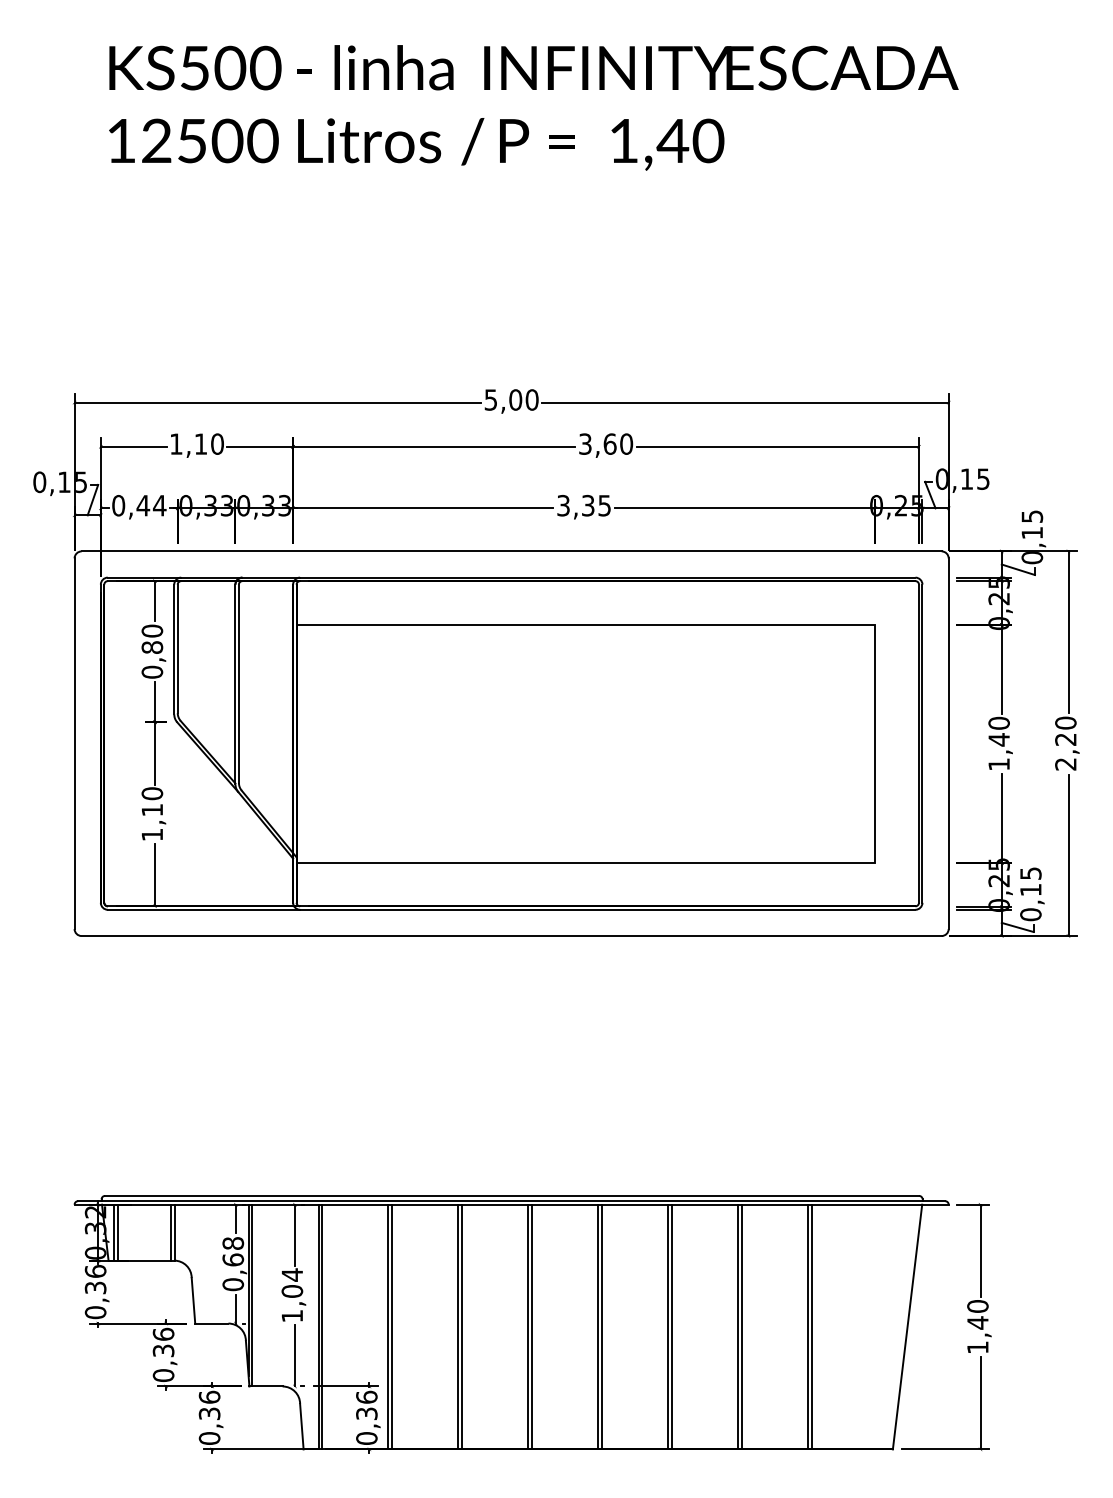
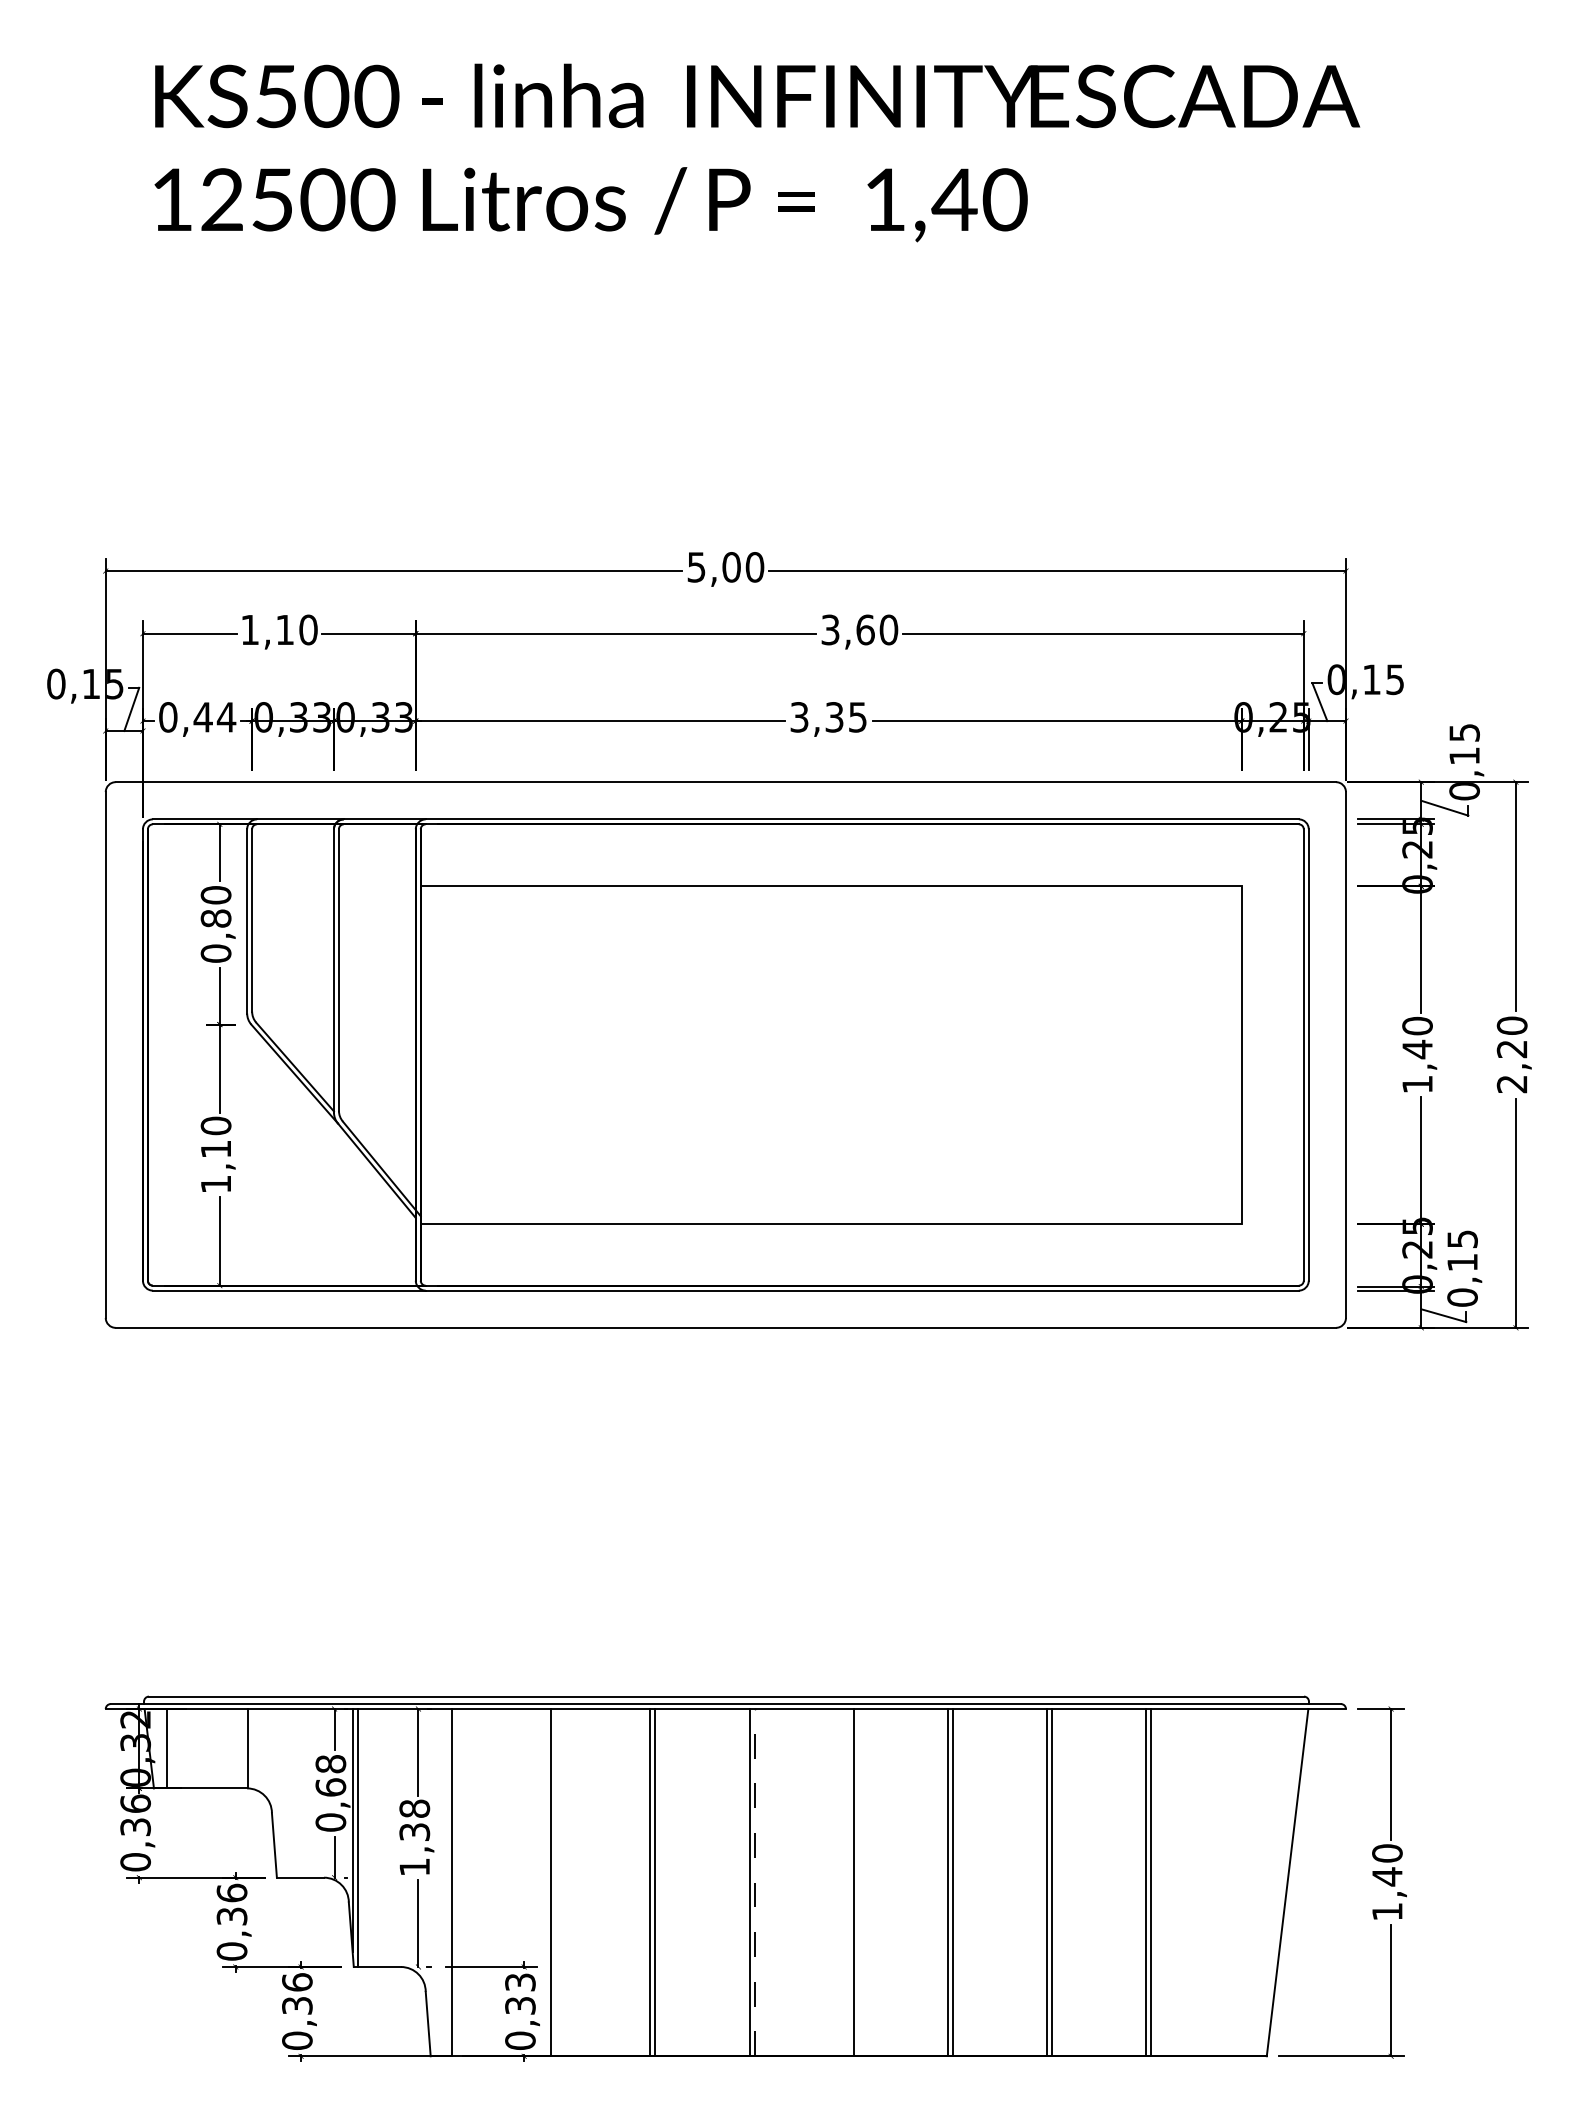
line: (114, 1232) -> (162, 1748), removed
line: (170, 1232) -> (242, 1748), removed
text: (292, 1283) -> (414, 1820), 1,04 -> 1,38
line: (321, 1326) -> (456, 1882), removed
line: (392, 1326) -> (556, 1882), removed
line: (531, 1326) -> (754, 1882), solid -> dashed
line: (598, 1326) -> (848, 1882), removed
text: (366, 1397) -> (520, 1982), 0,36 -> 0,33

